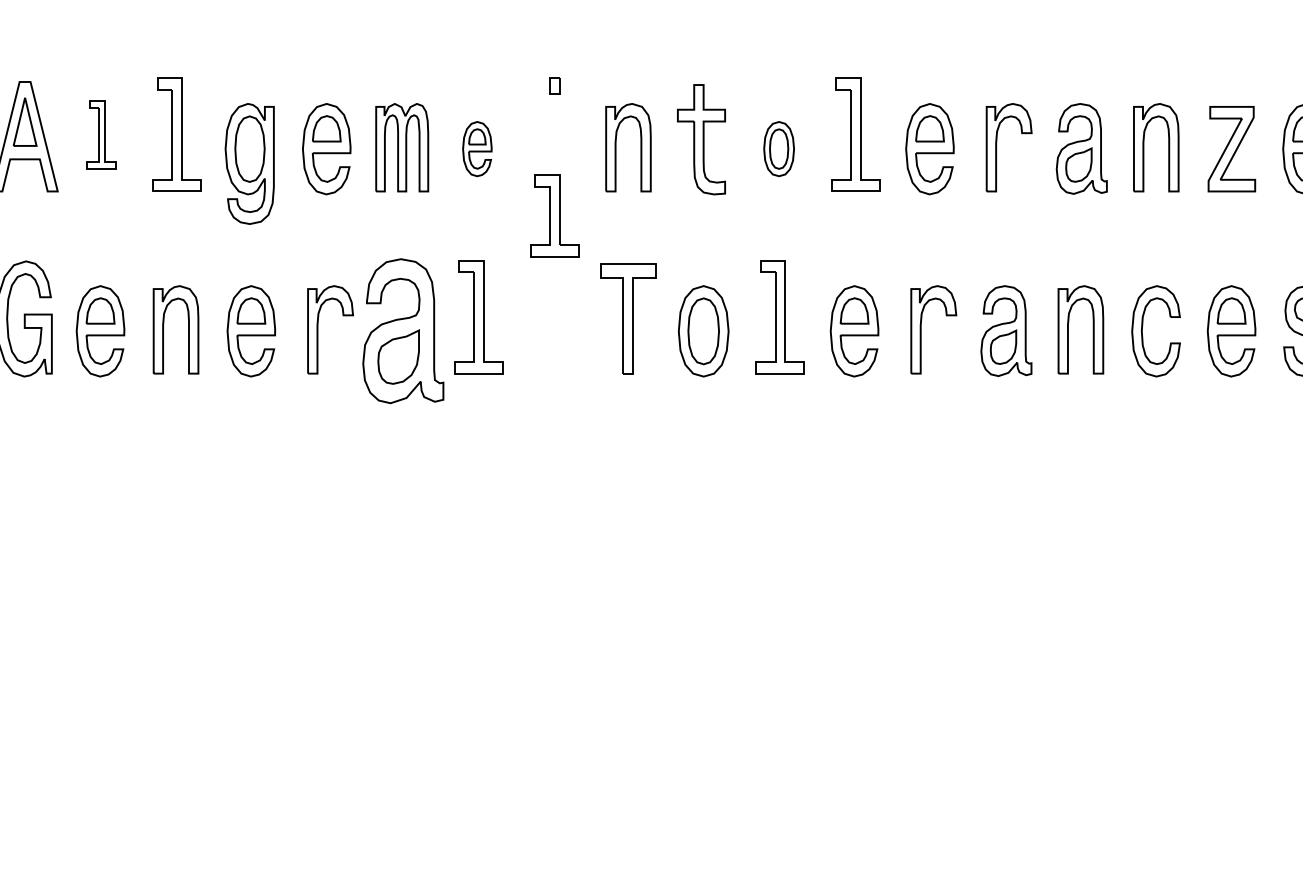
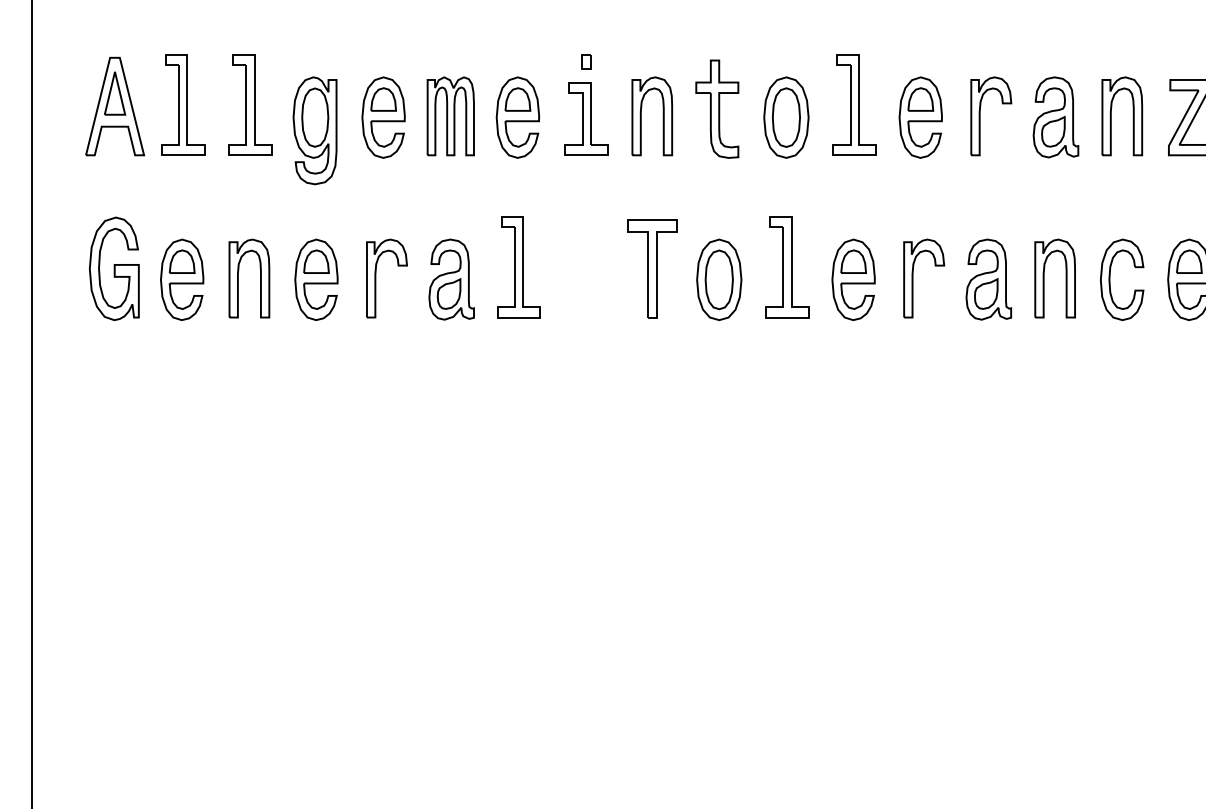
part: (102, 134) -> (183, 104), size x1.67
part: (477, 149) -> (517, 117), size x1.67
part: (779, 149) -> (786, 117), size x1.67
part: (554, 215) -> (586, 118), moved
part: (402, 330) -> (451, 279), size x0.62

